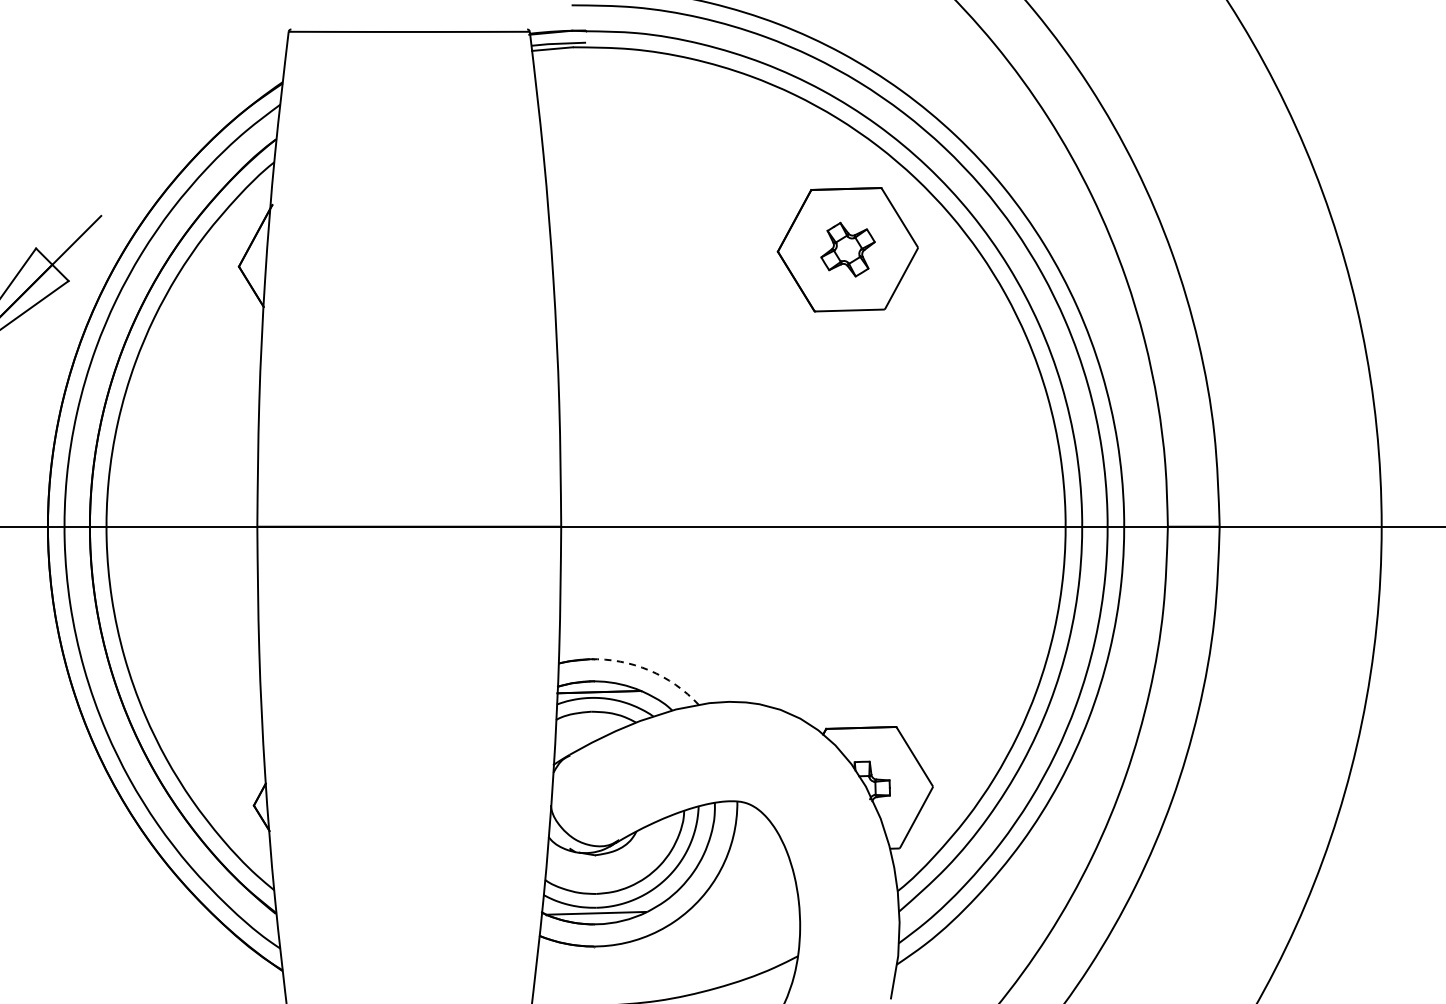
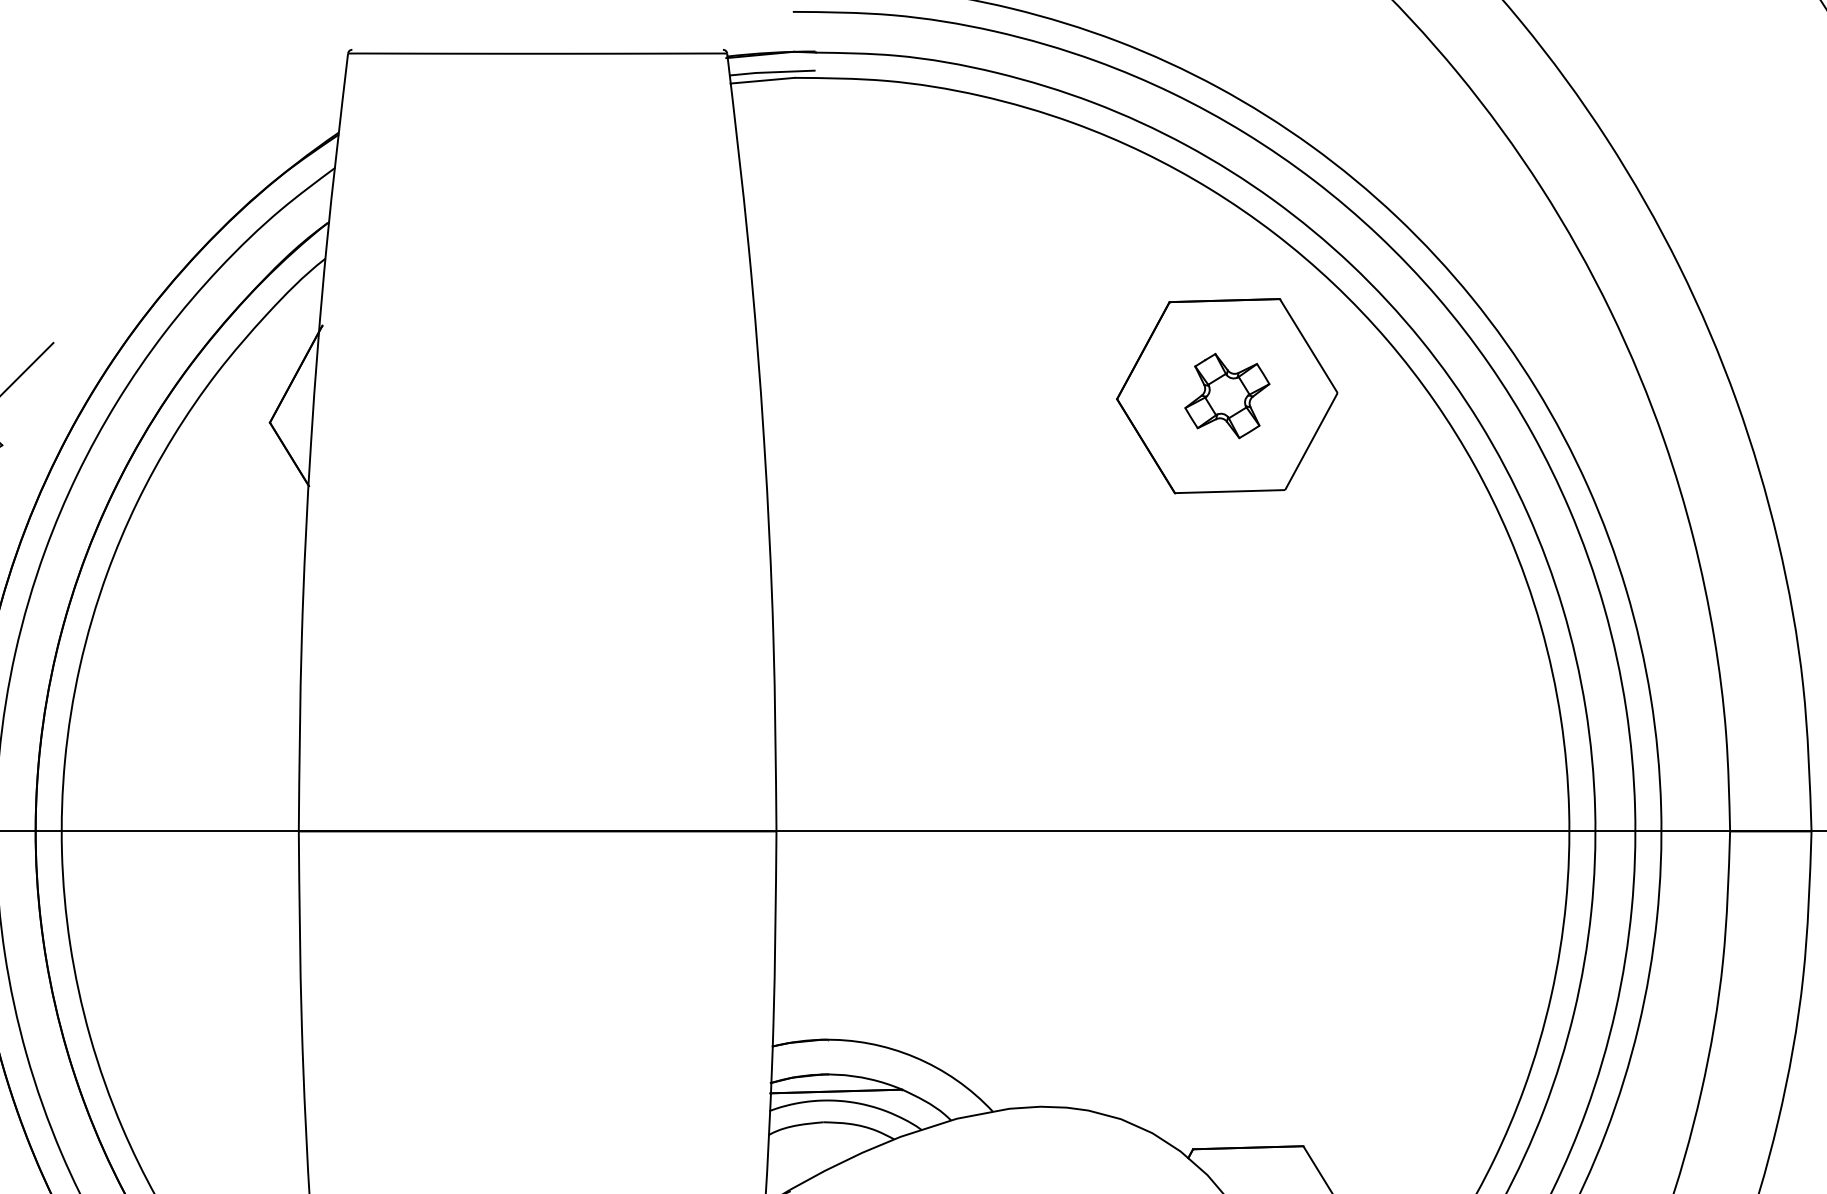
arc: (649, 670) -> (915, 1057), dashed -> solid

